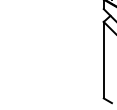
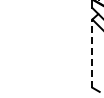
line: (103, 60) -> (92, 53), solid -> dashed

